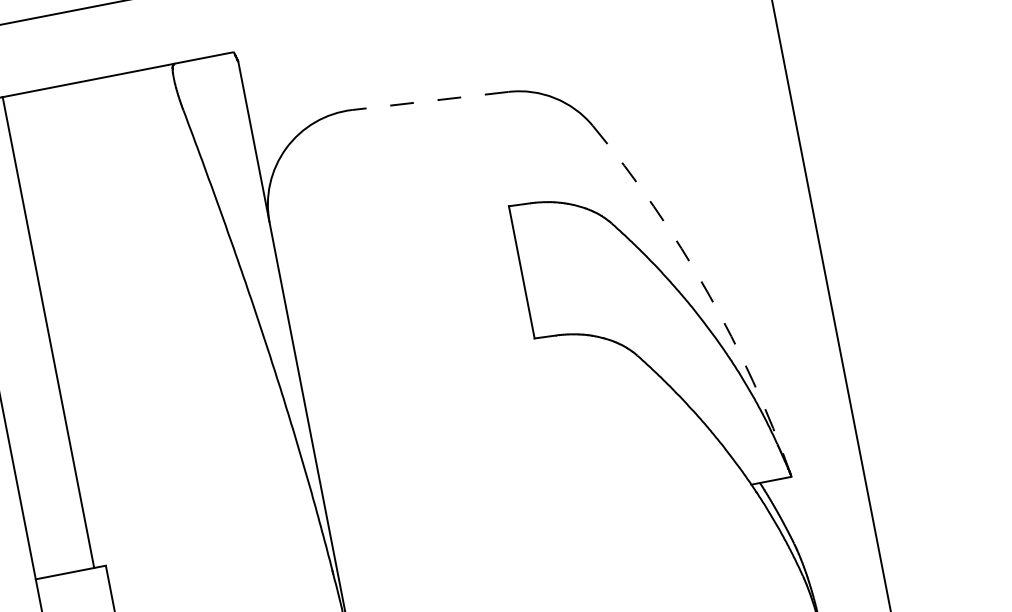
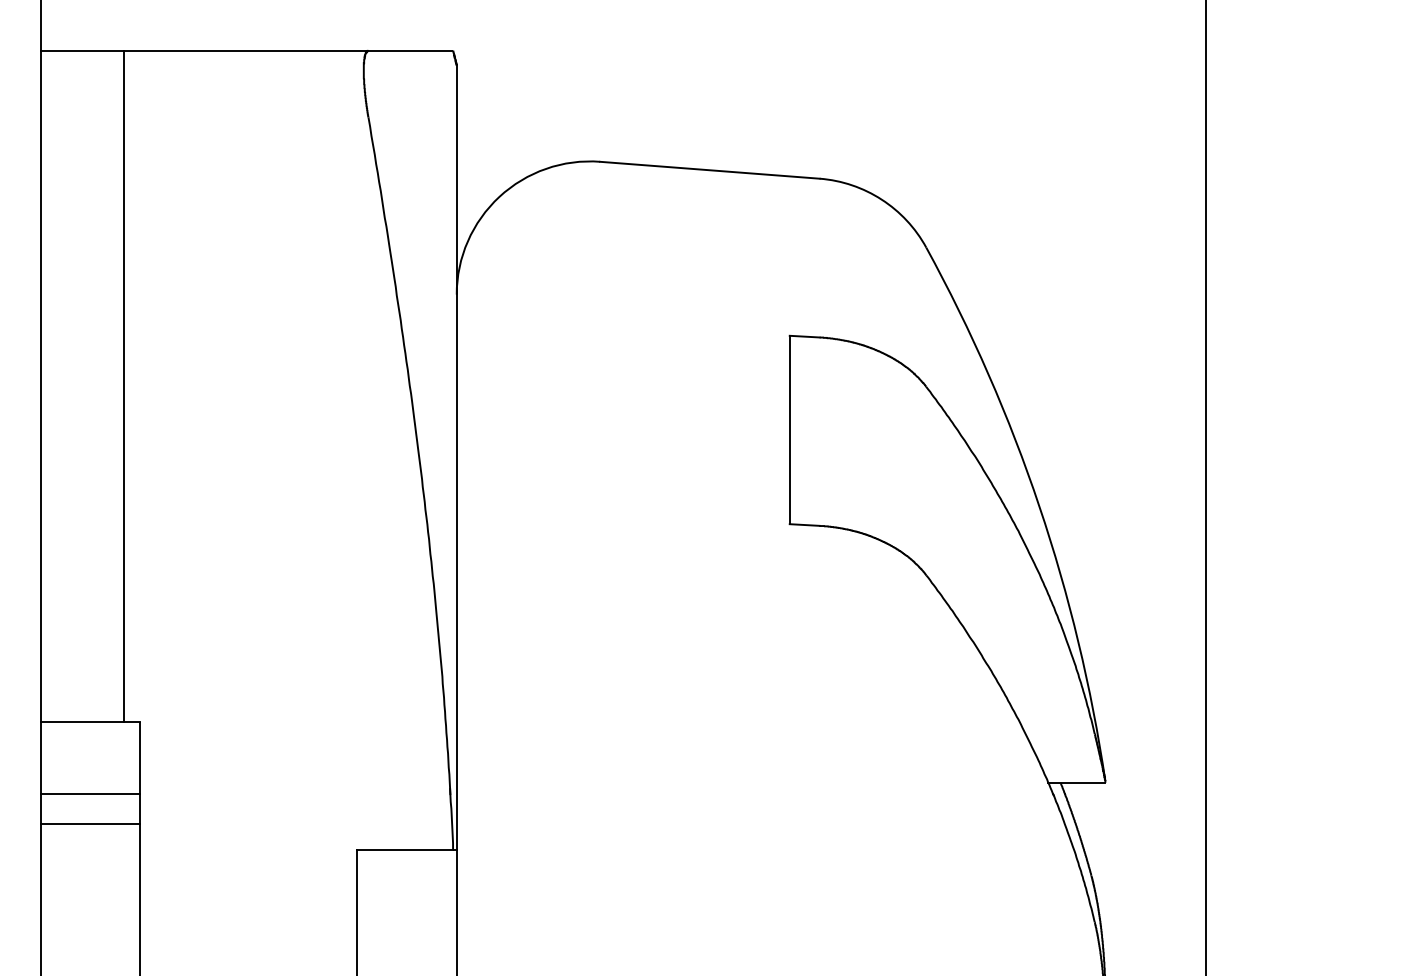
line: (430, 101) -> (709, 170), dashed -> solid
arc: (707, 291) -> (1039, 506), dashed -> solid

